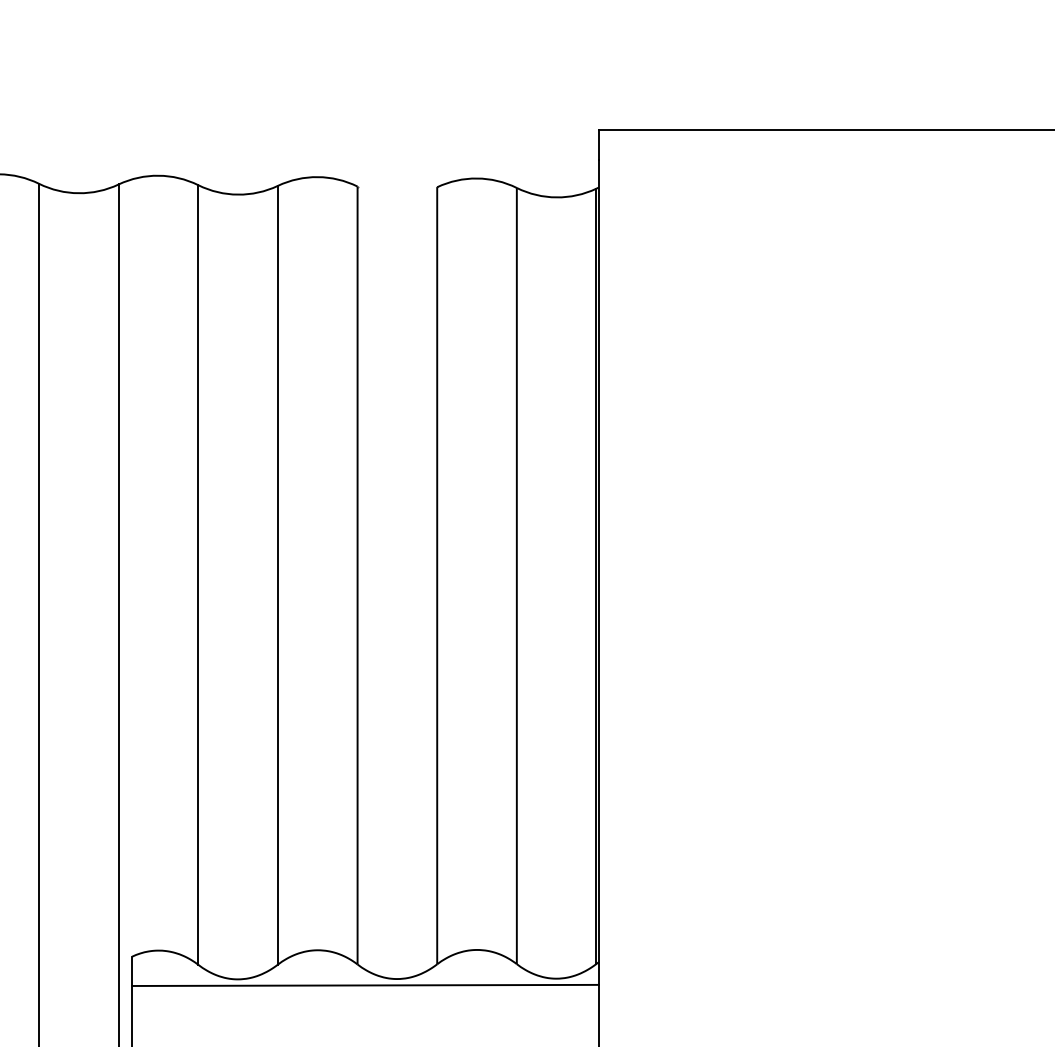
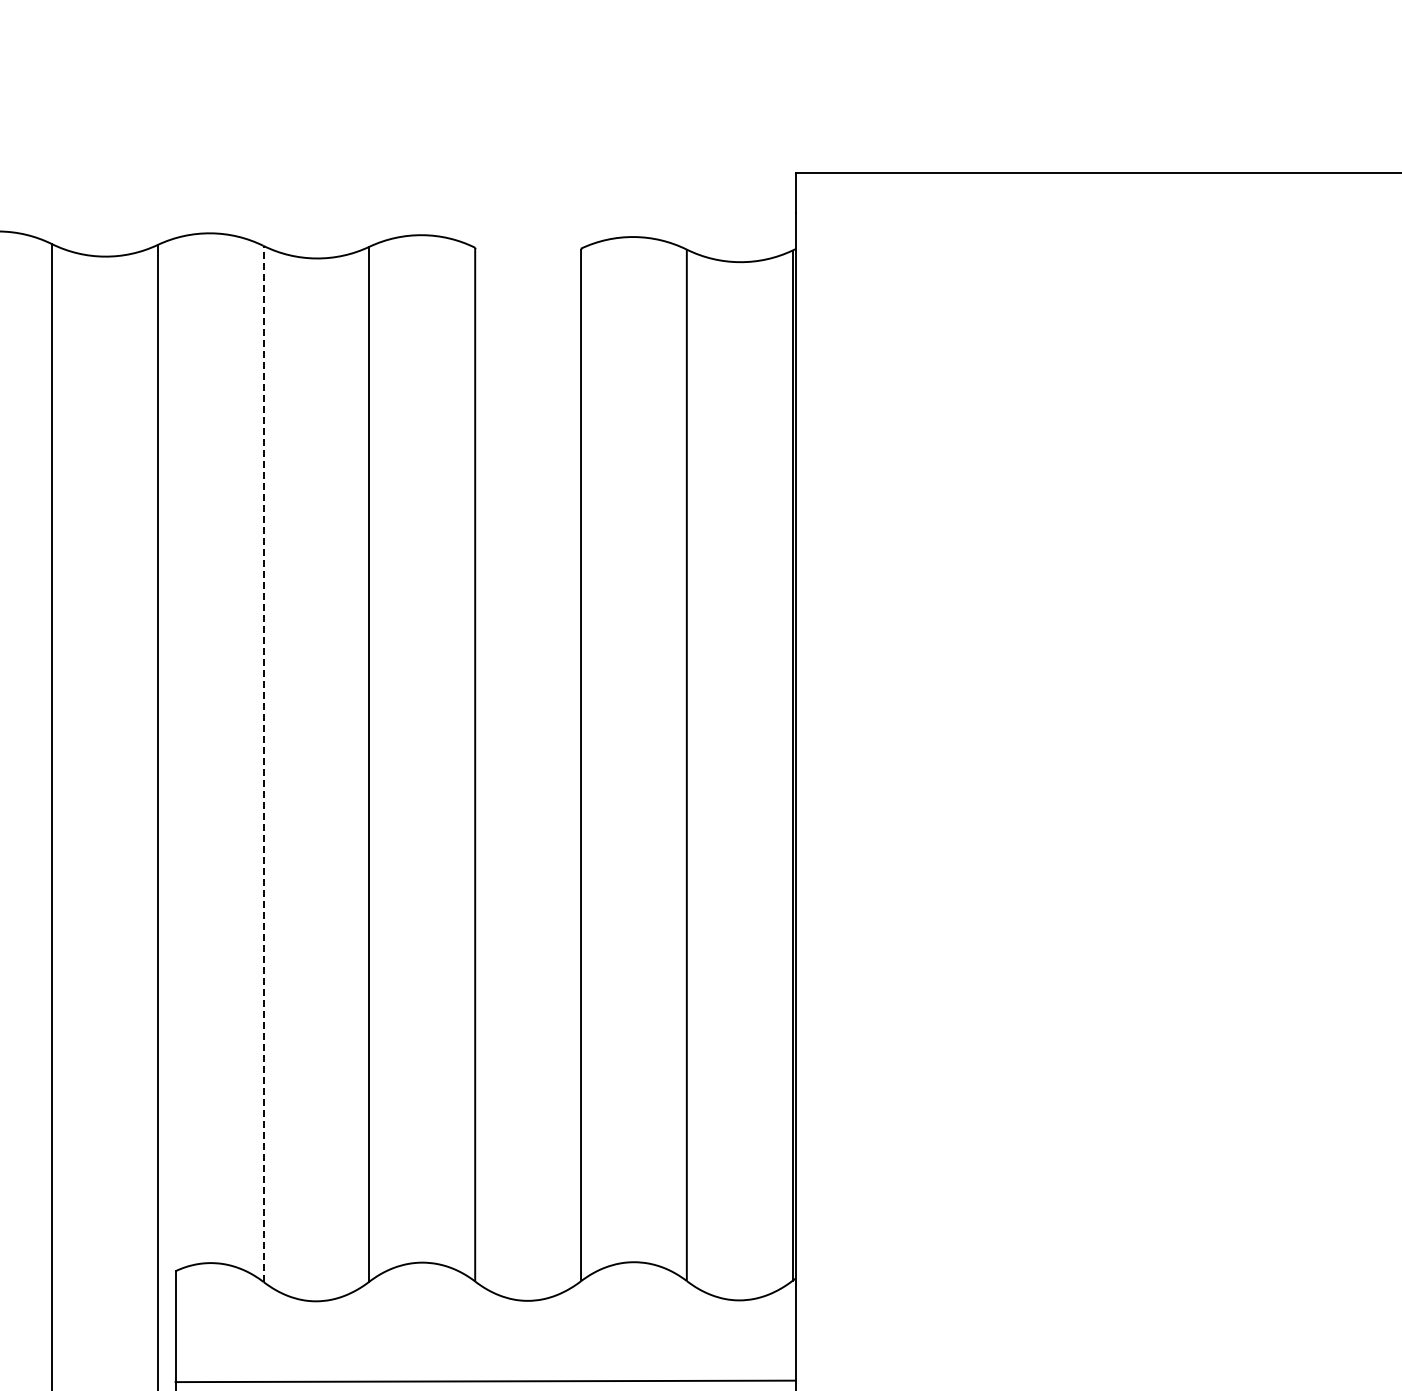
line: (198, 574) -> (263, 763), solid -> dashed
line: (365, 985) -> (485, 1381), moved

